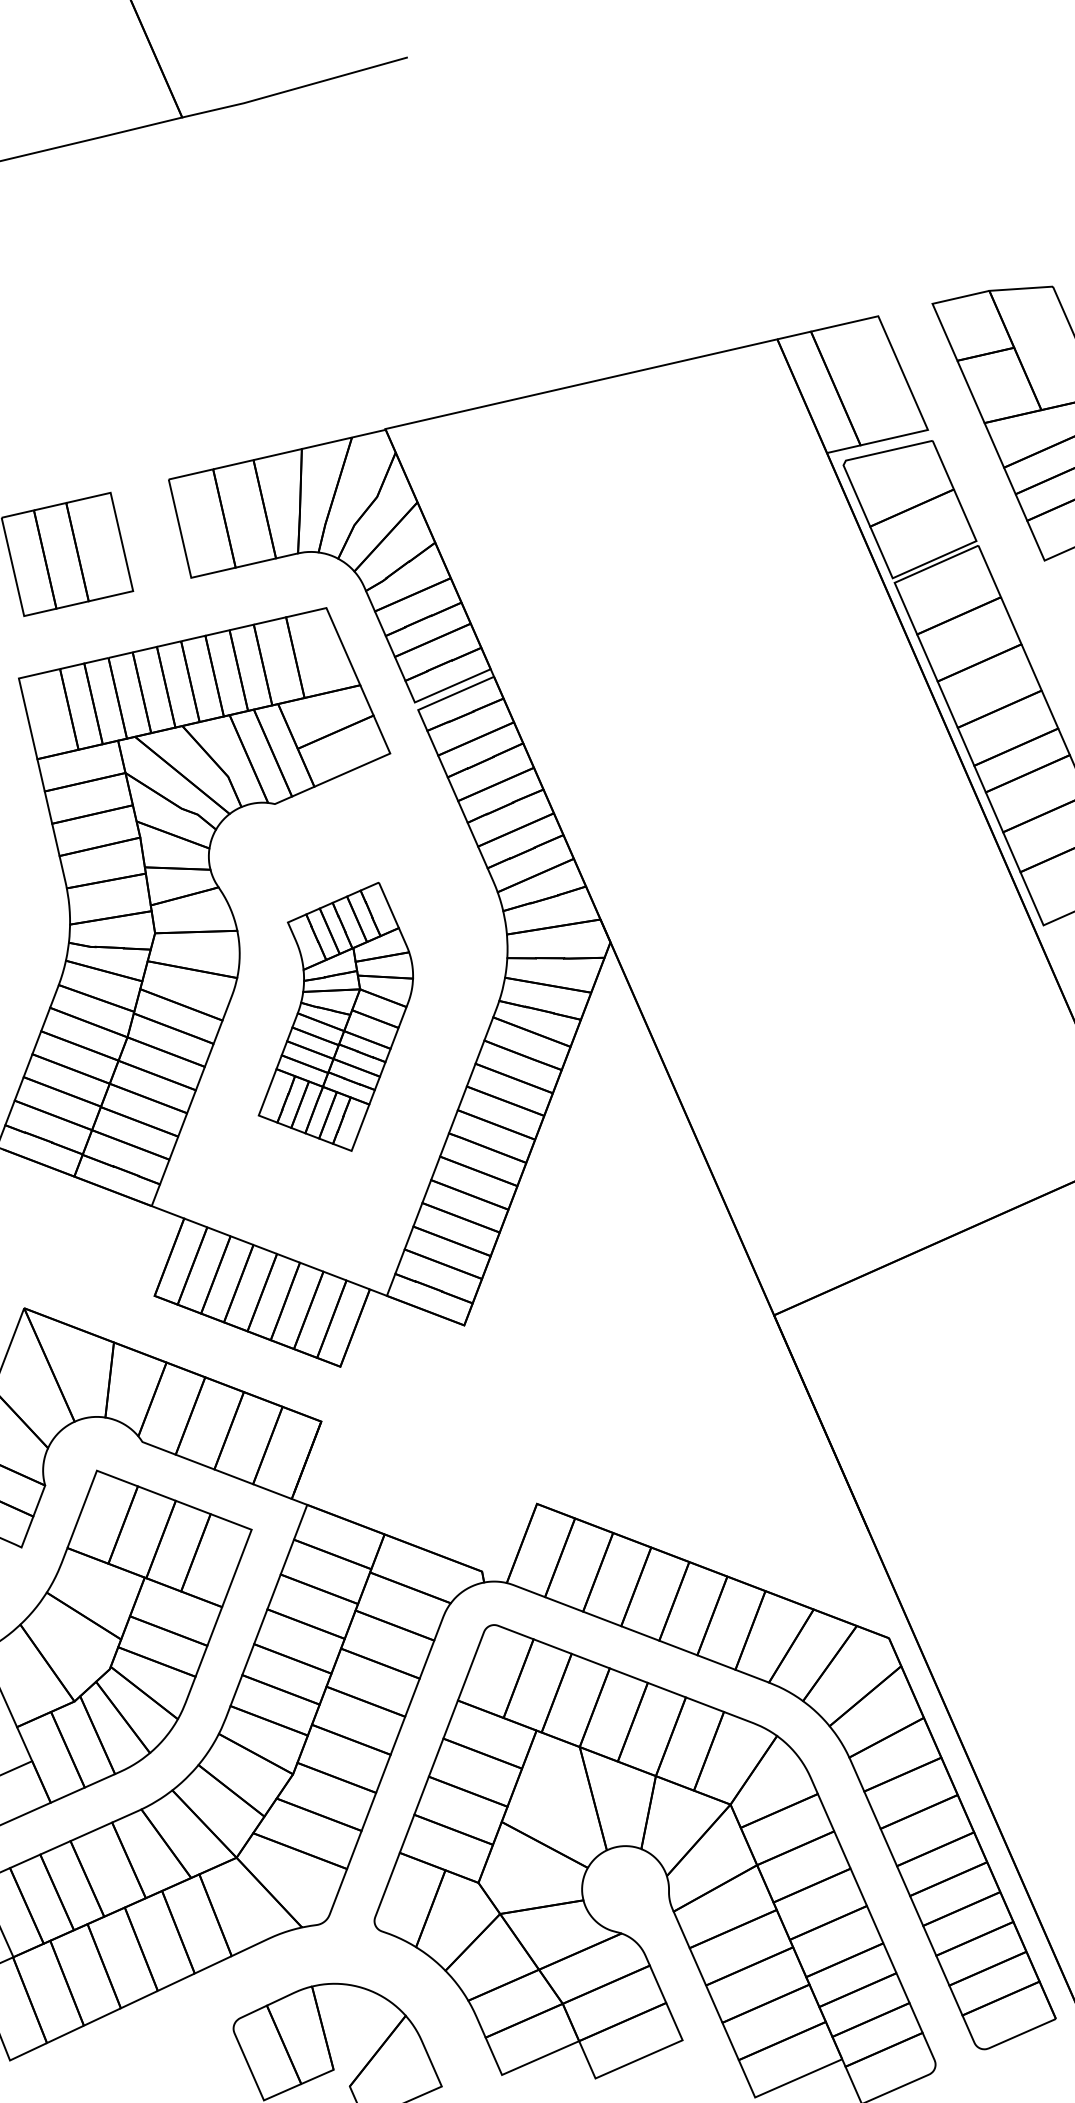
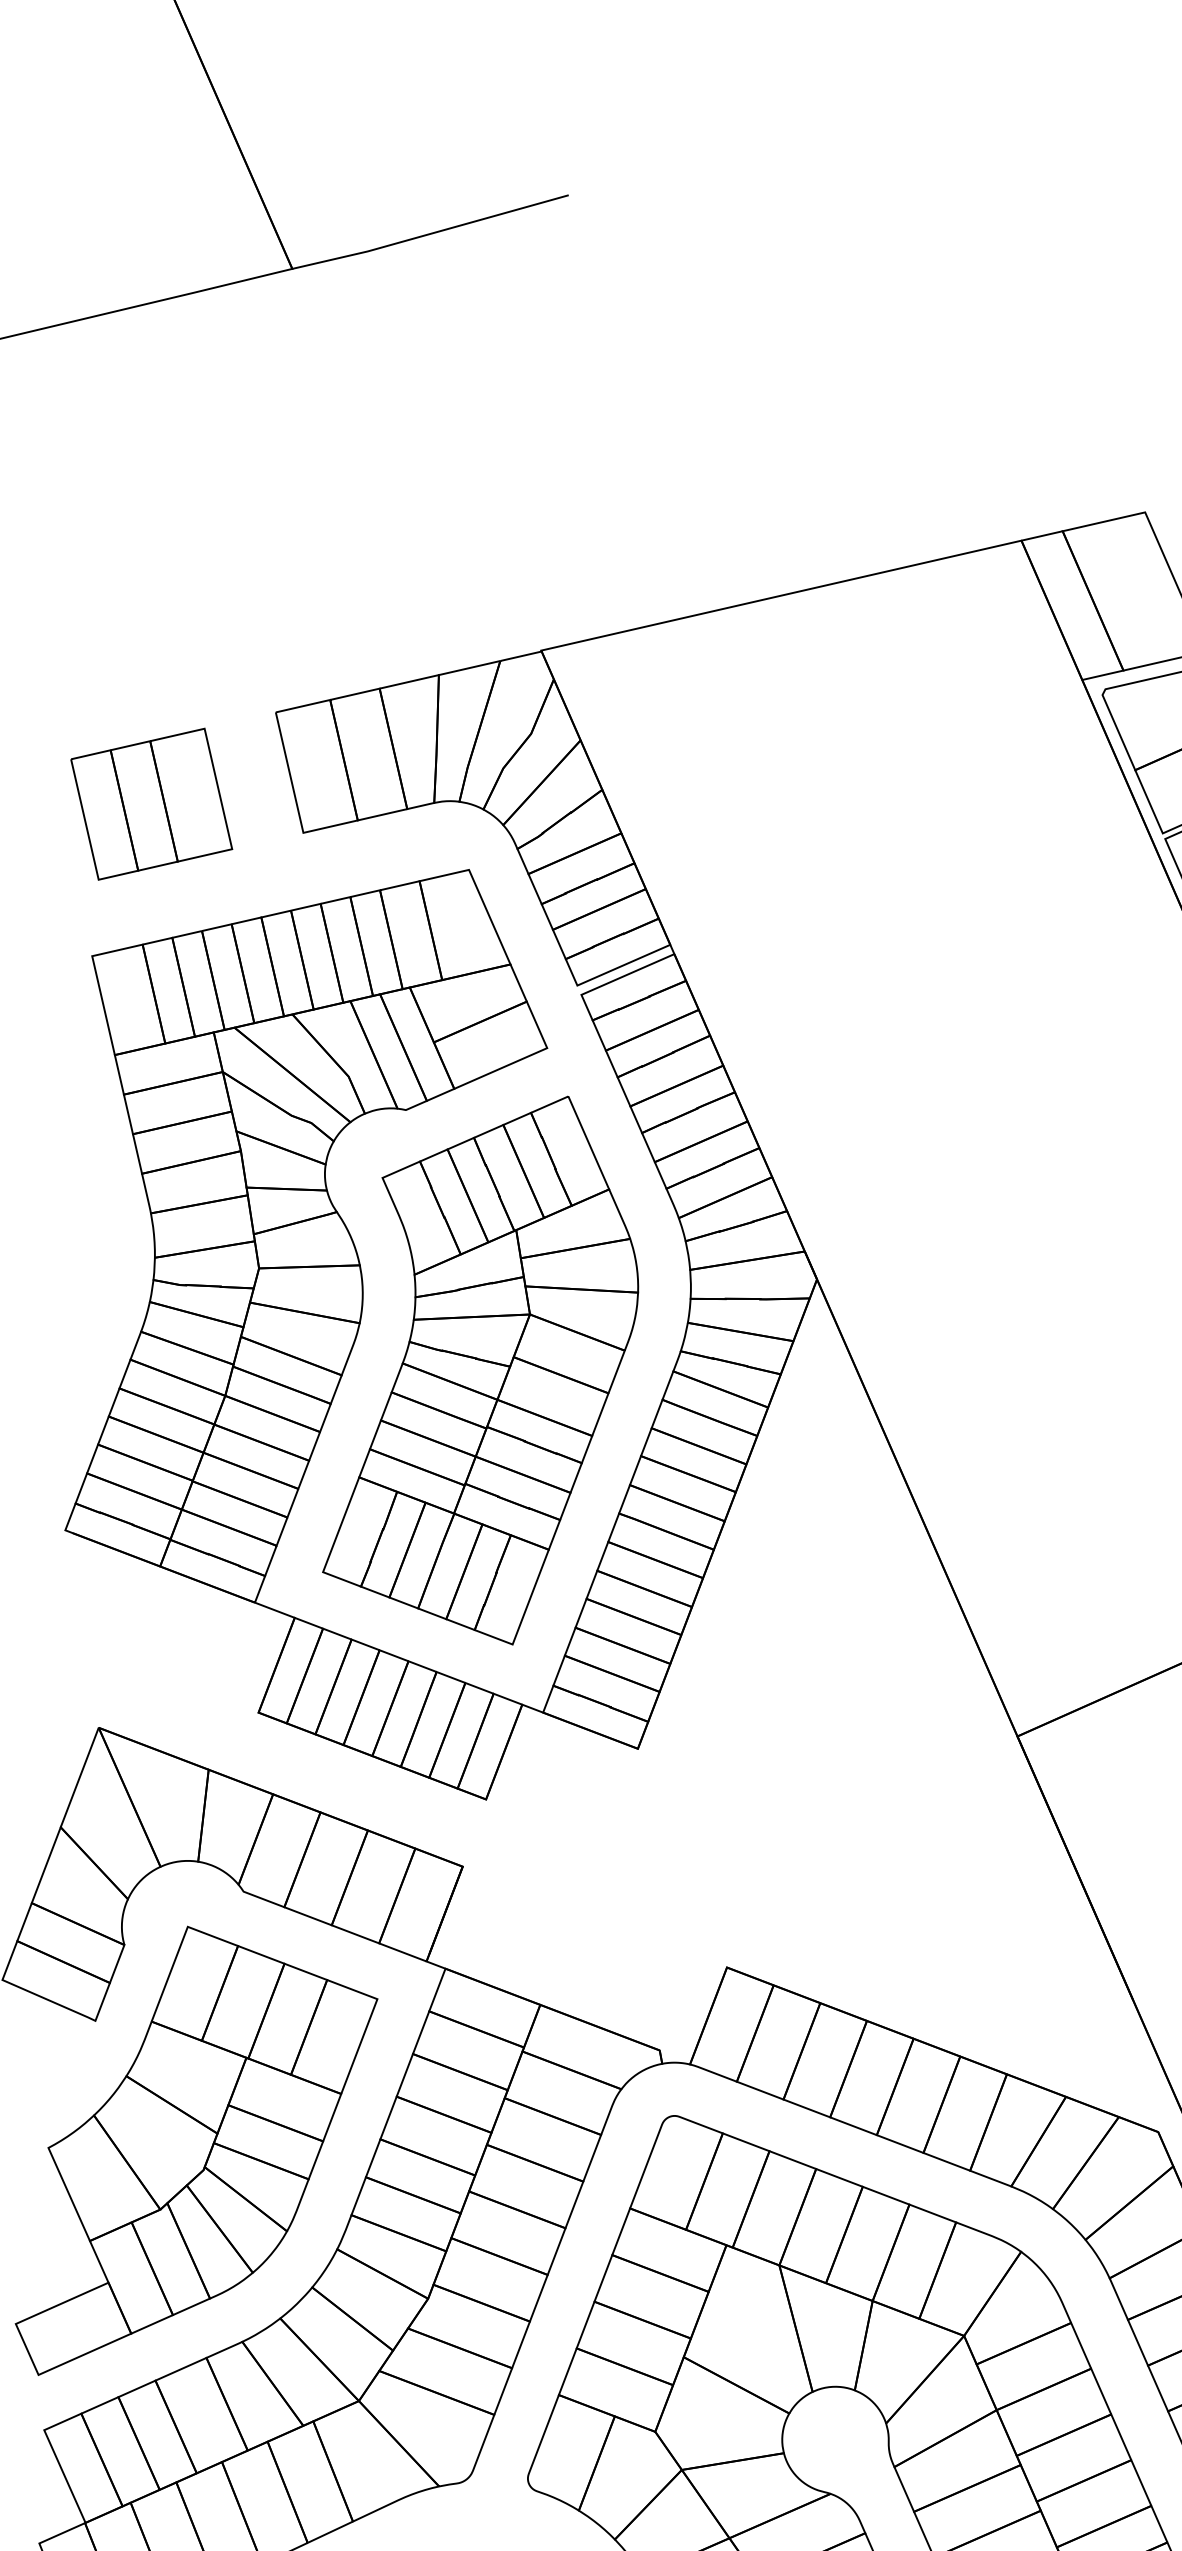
part: (335, 1016) -> (480, 1370), size x1.67

